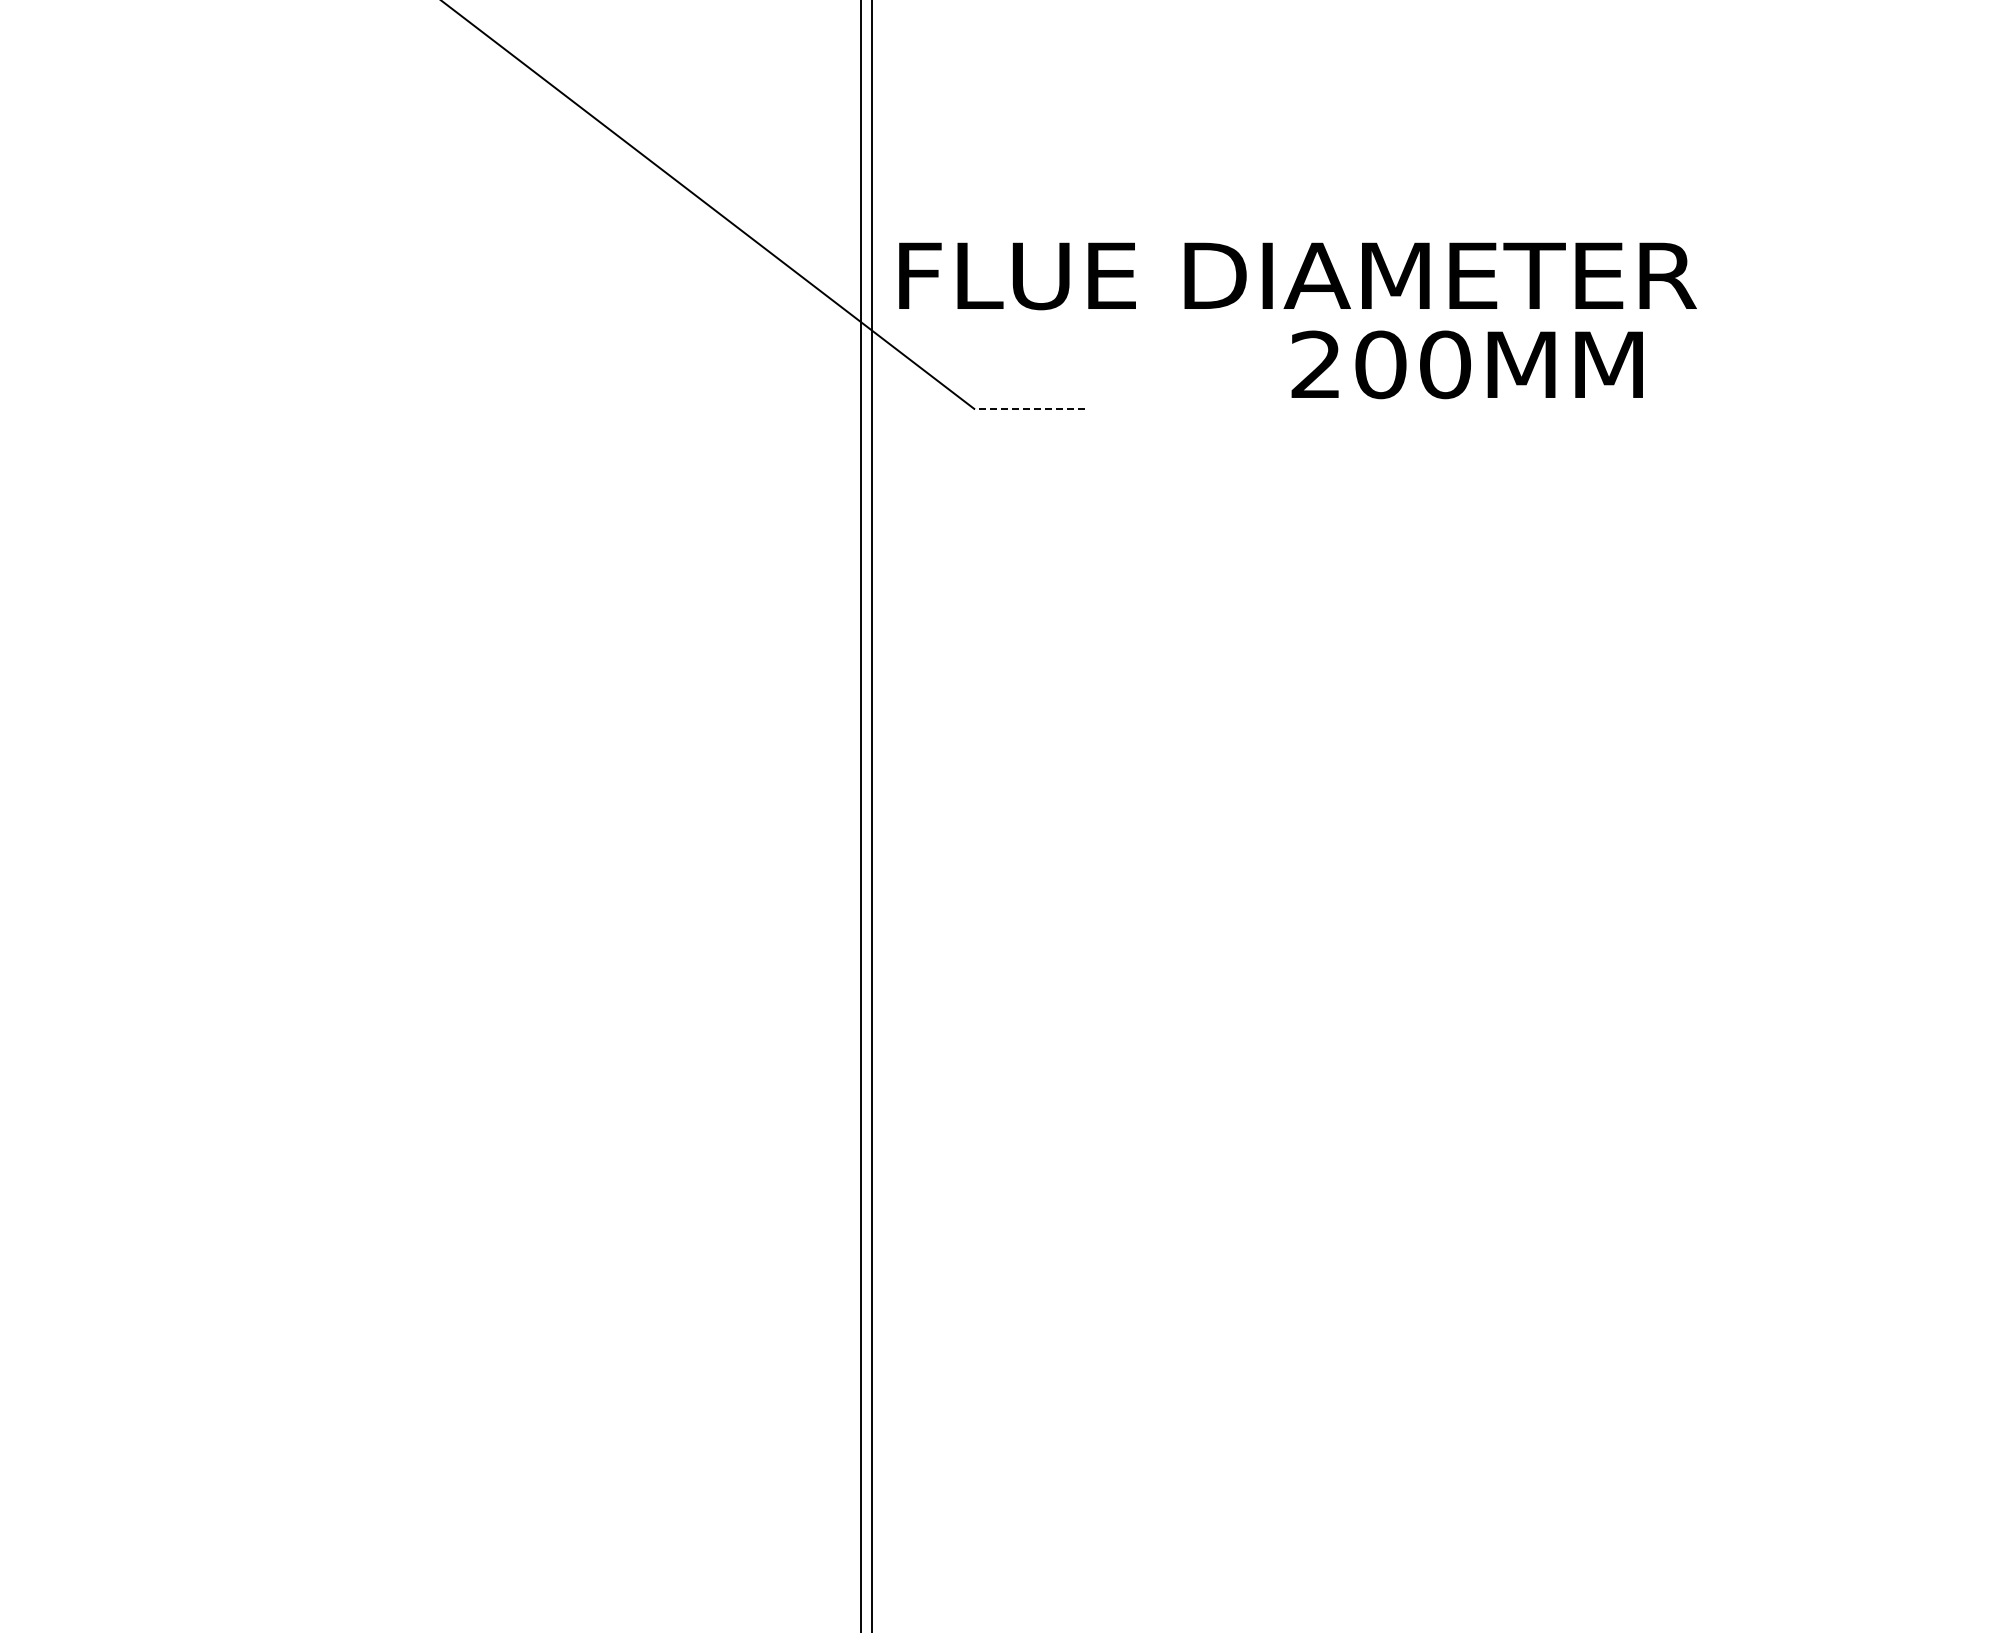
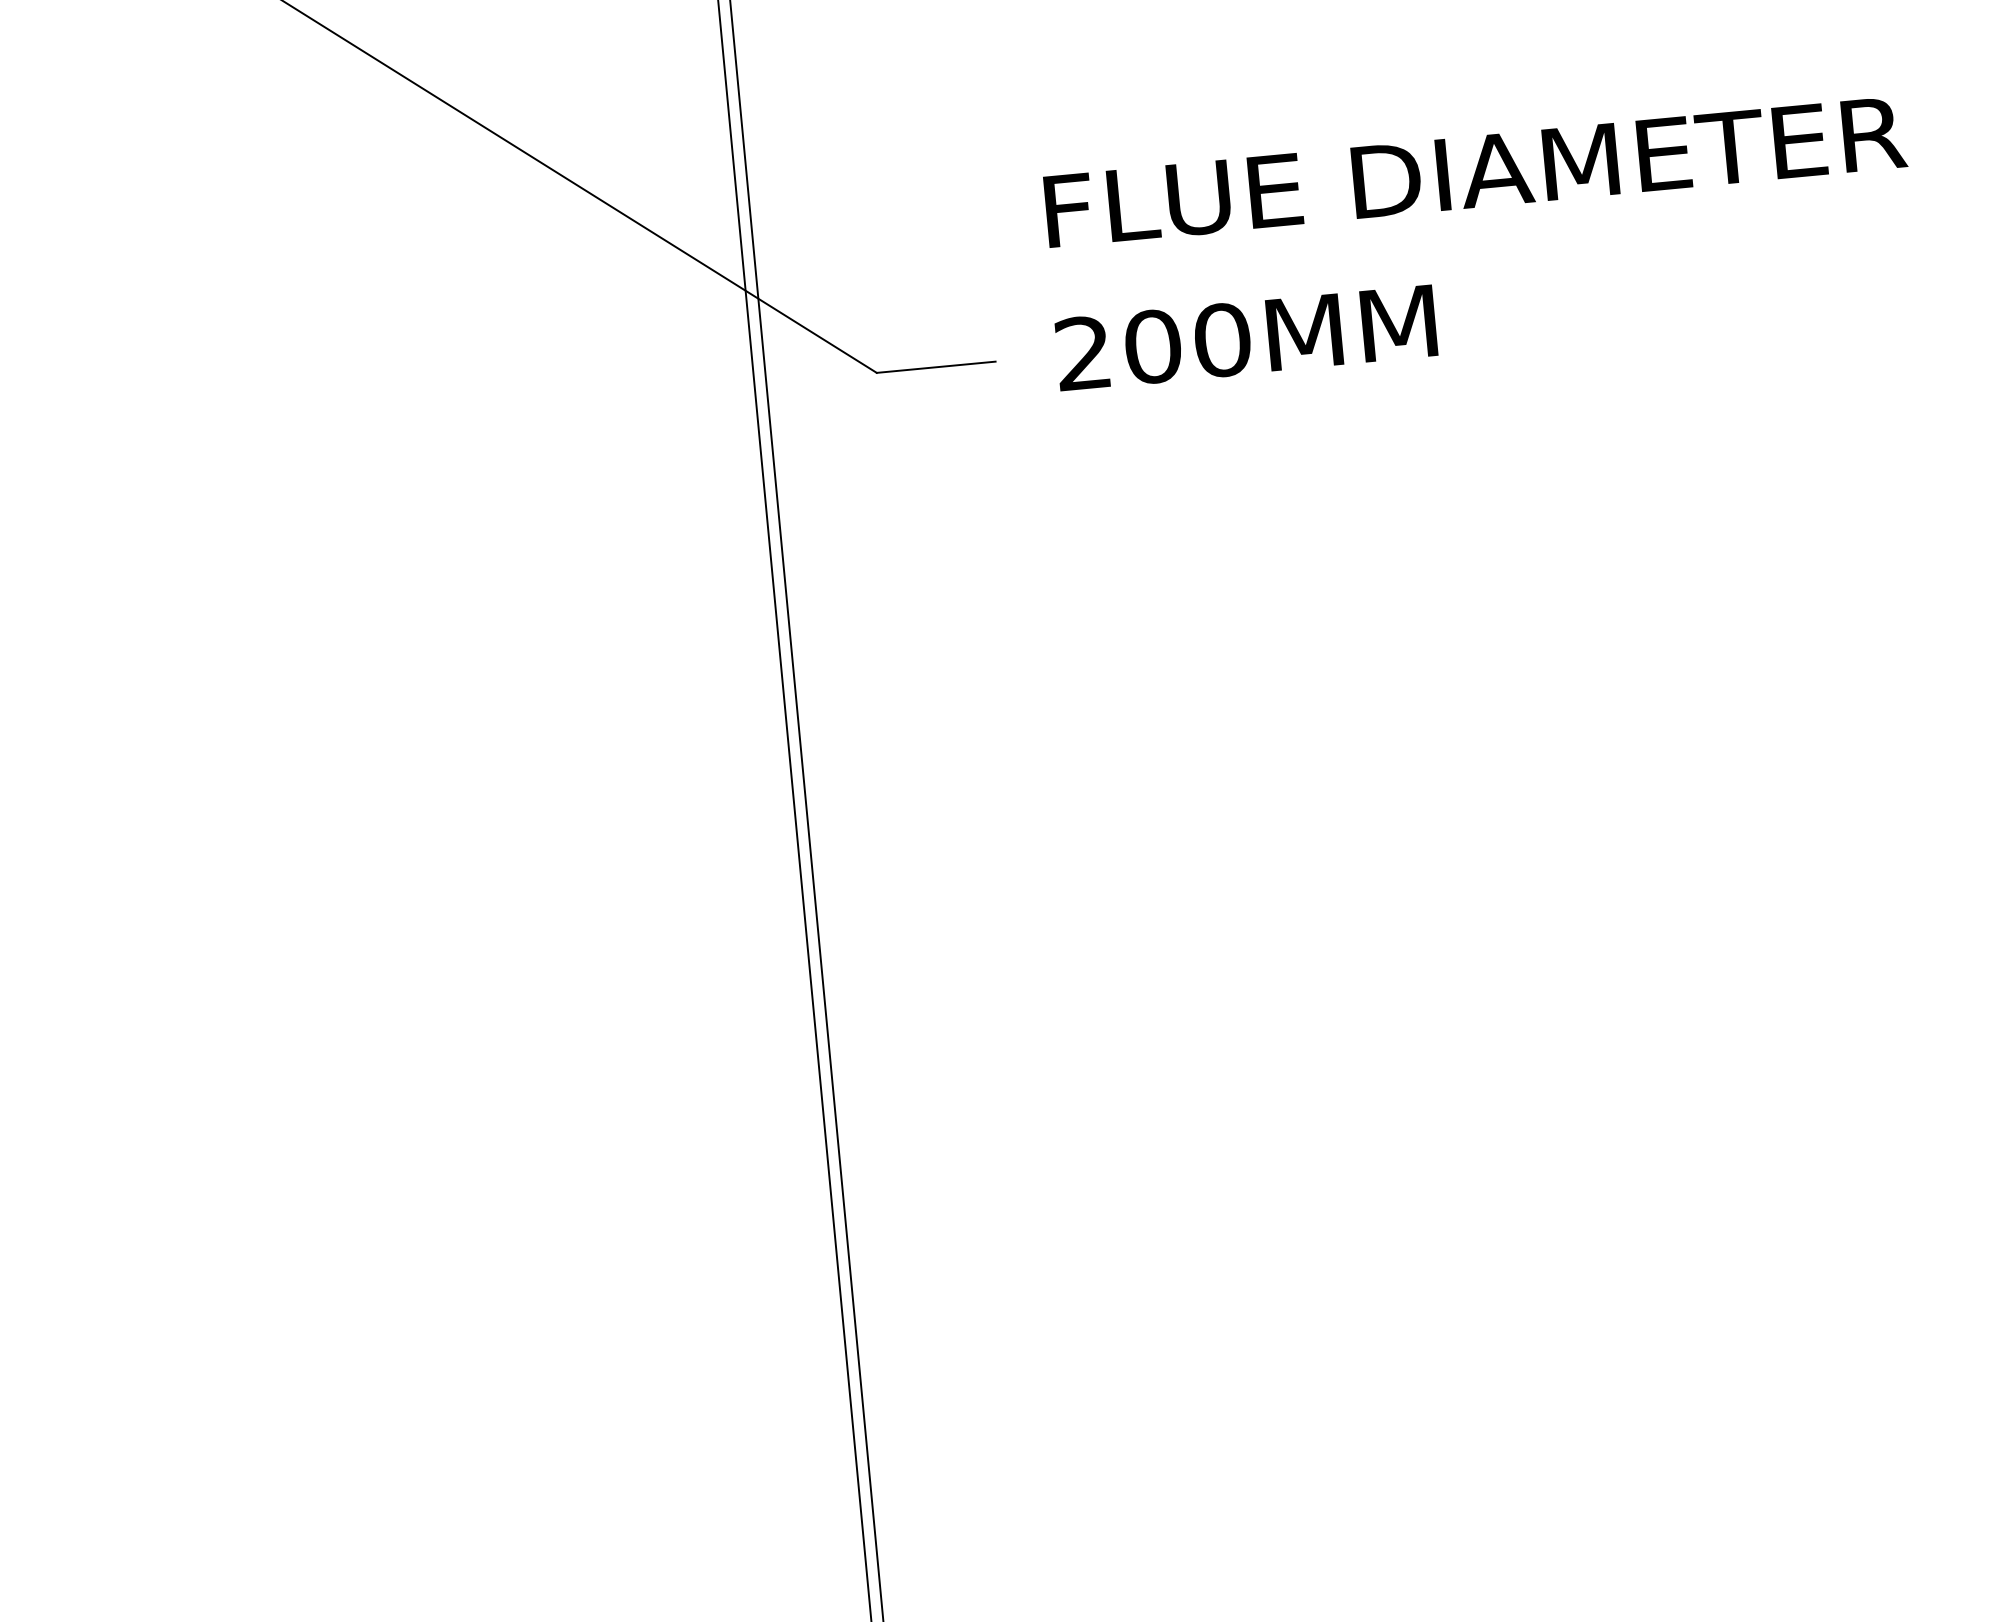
text: (1297, 276) -> (1475, 172), moved
text: (1466, 364) -> (1245, 337), moved
line: (1028, 408) -> (935, 366), dashed -> solid

